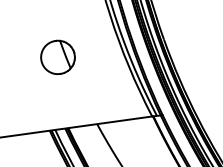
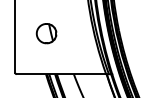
part: (57, 57) -> (46, 33), moved

